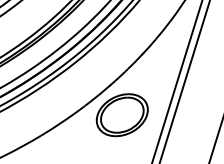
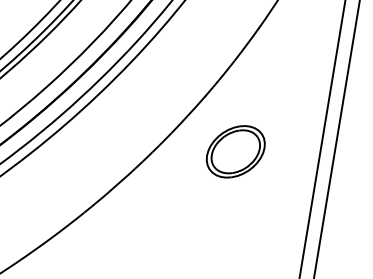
part: (121, 115) -> (234, 152), size x0.6

